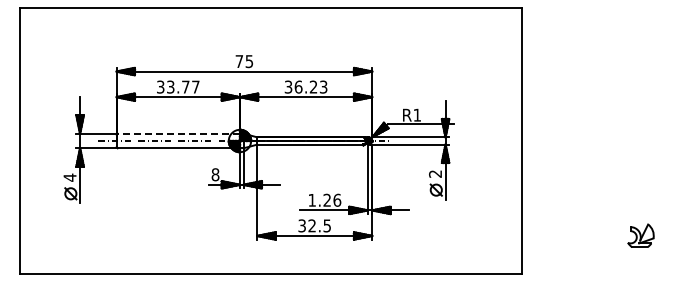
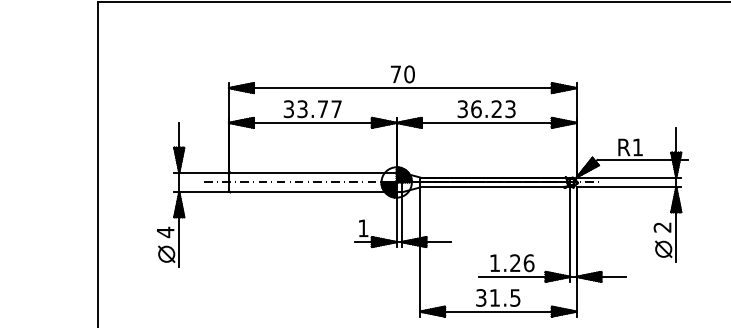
text: (249, 61) -> (409, 74), 75 -> 70
line: (178, 133) -> (313, 172), dashed -> solid
text: (215, 174) -> (363, 228), 8 -> 1
text: (311, 225) -> (493, 297), 32.5 -> 31.5

